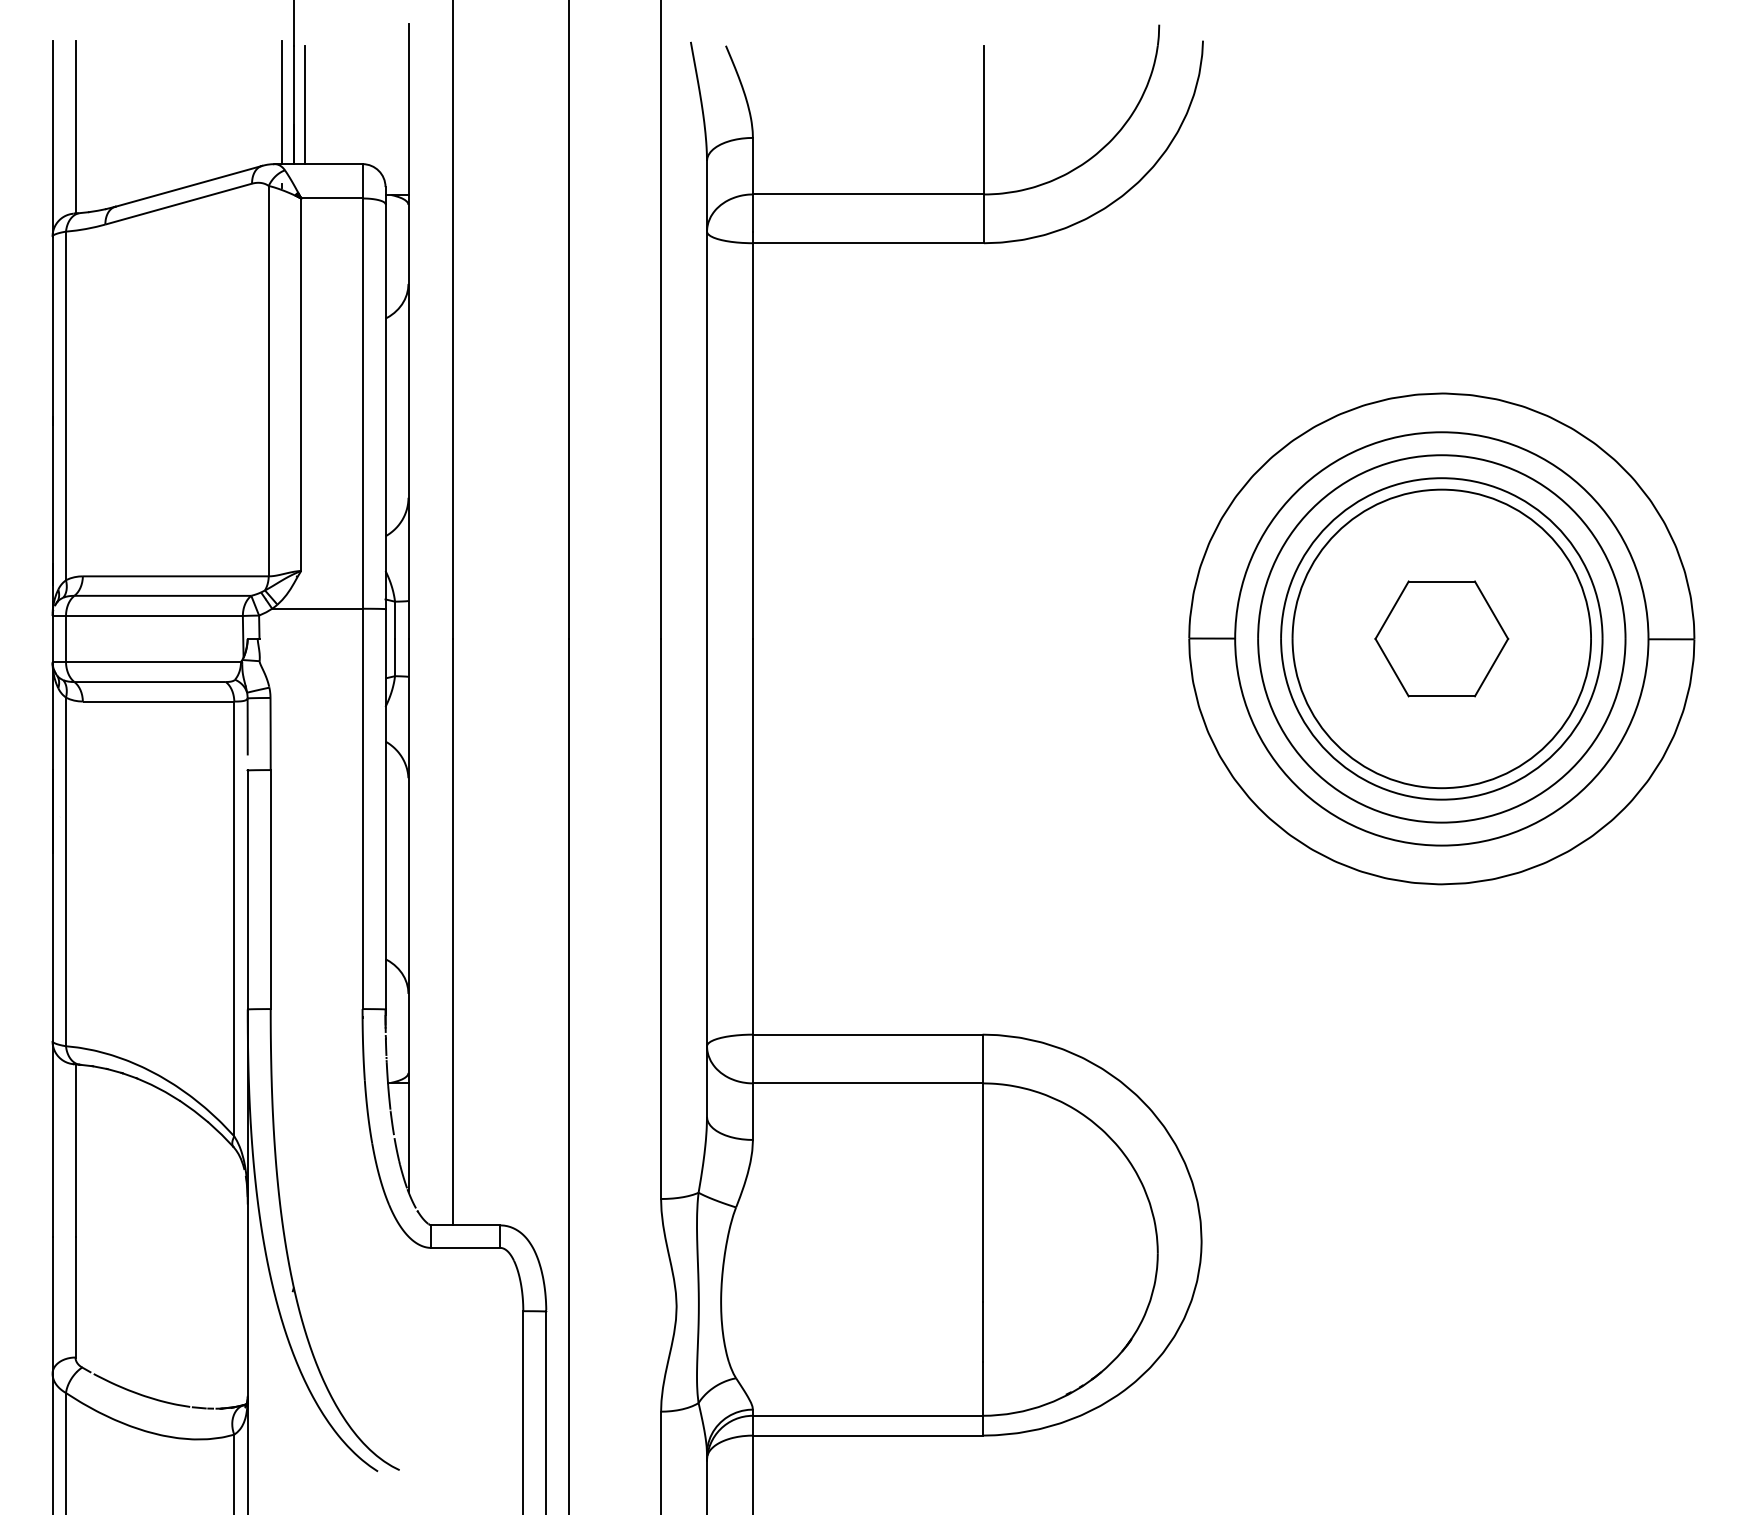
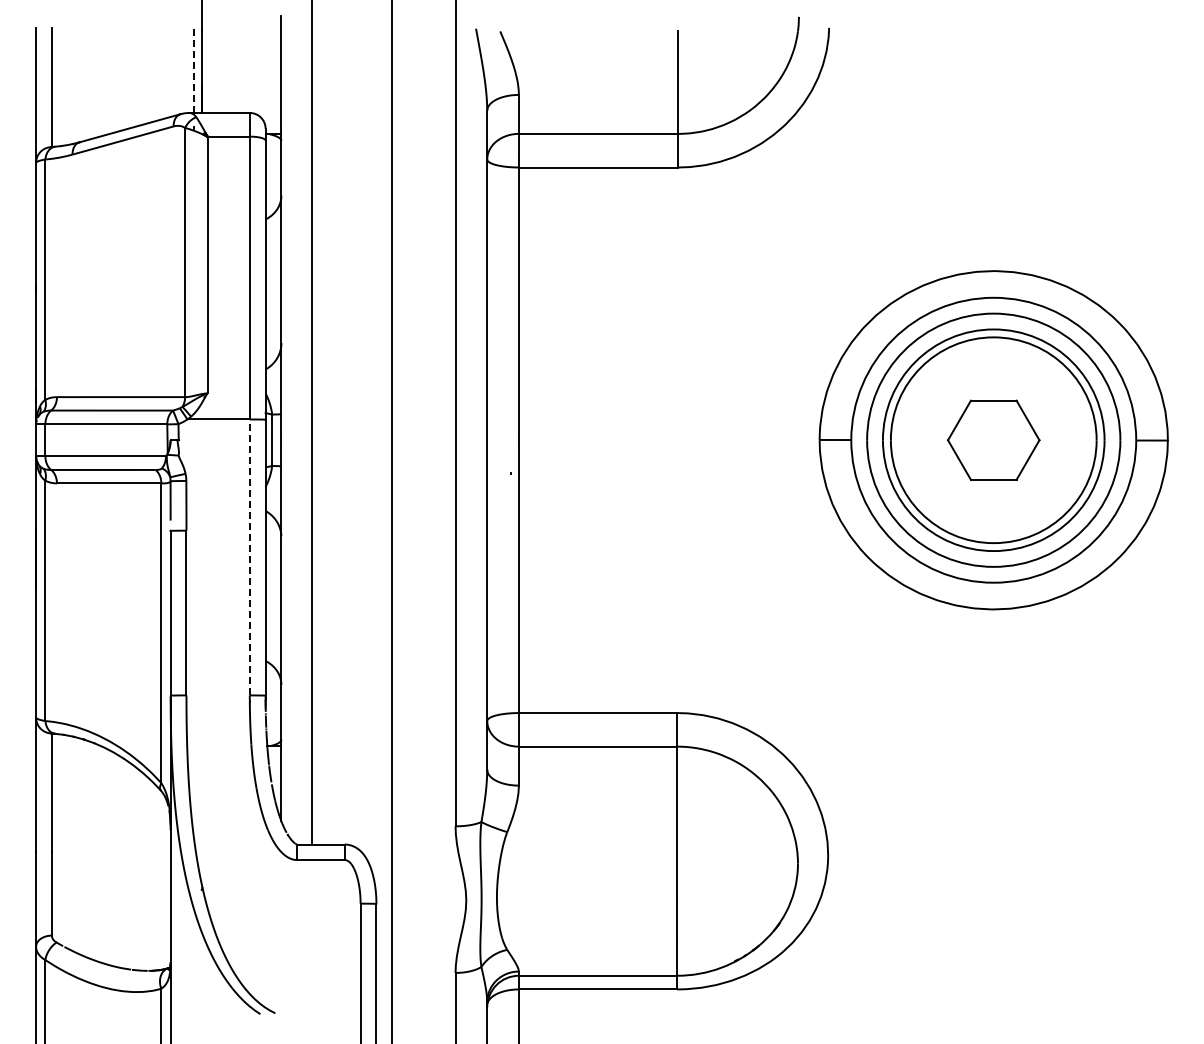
line: (282, 102) -> (194, 70), solid -> dashed
line: (305, 103) -> (210, 71), removed
line: (362, 808) -> (249, 557), solid -> dashed

